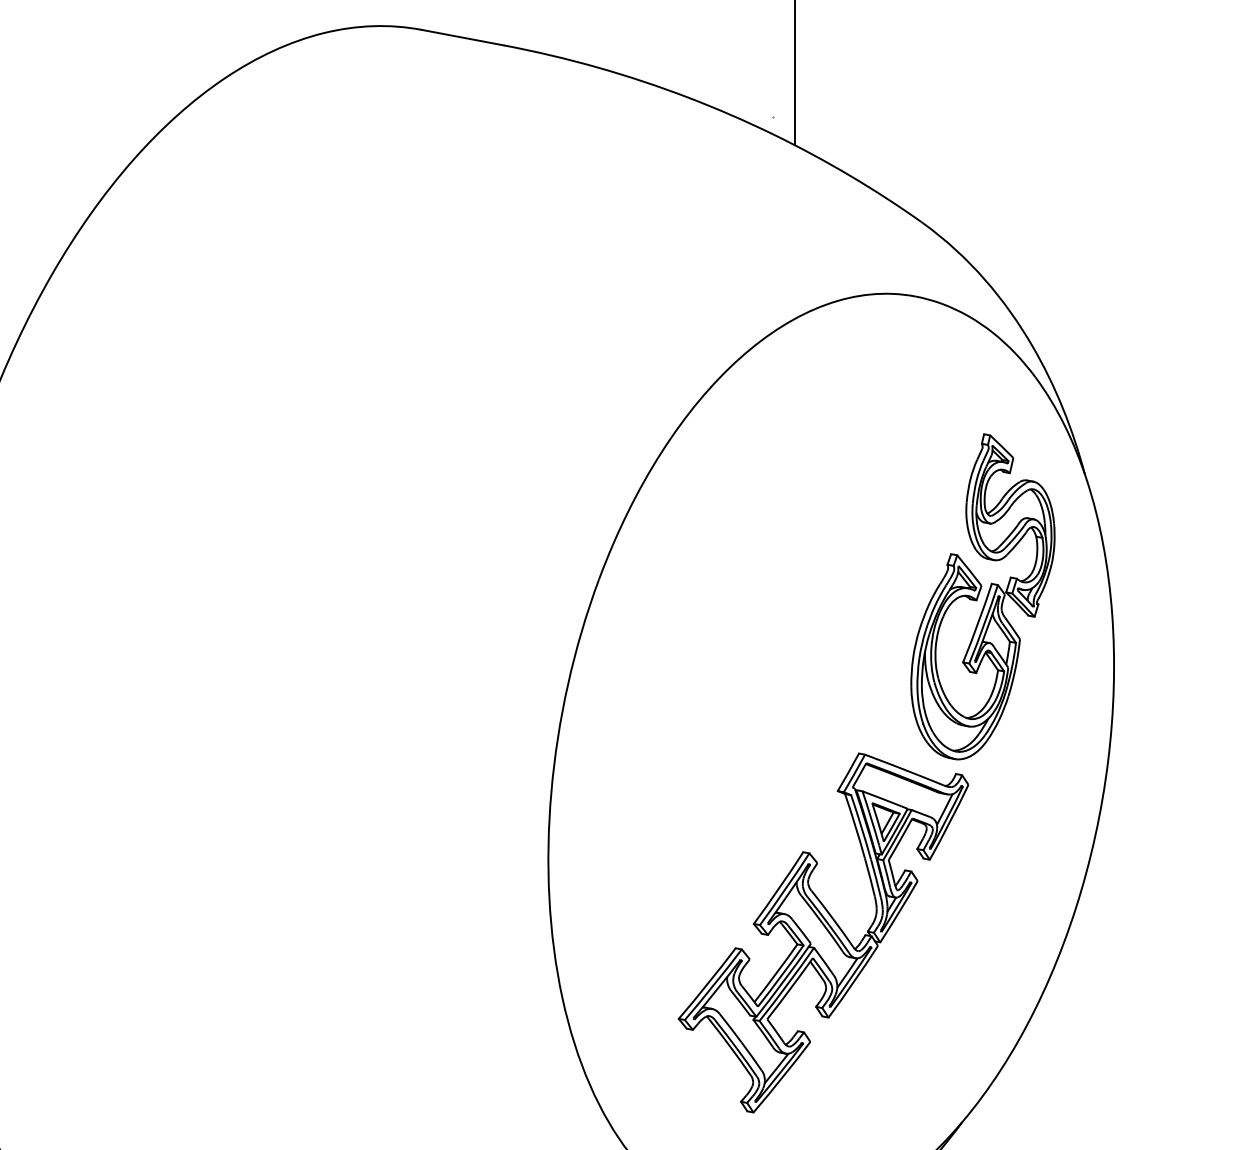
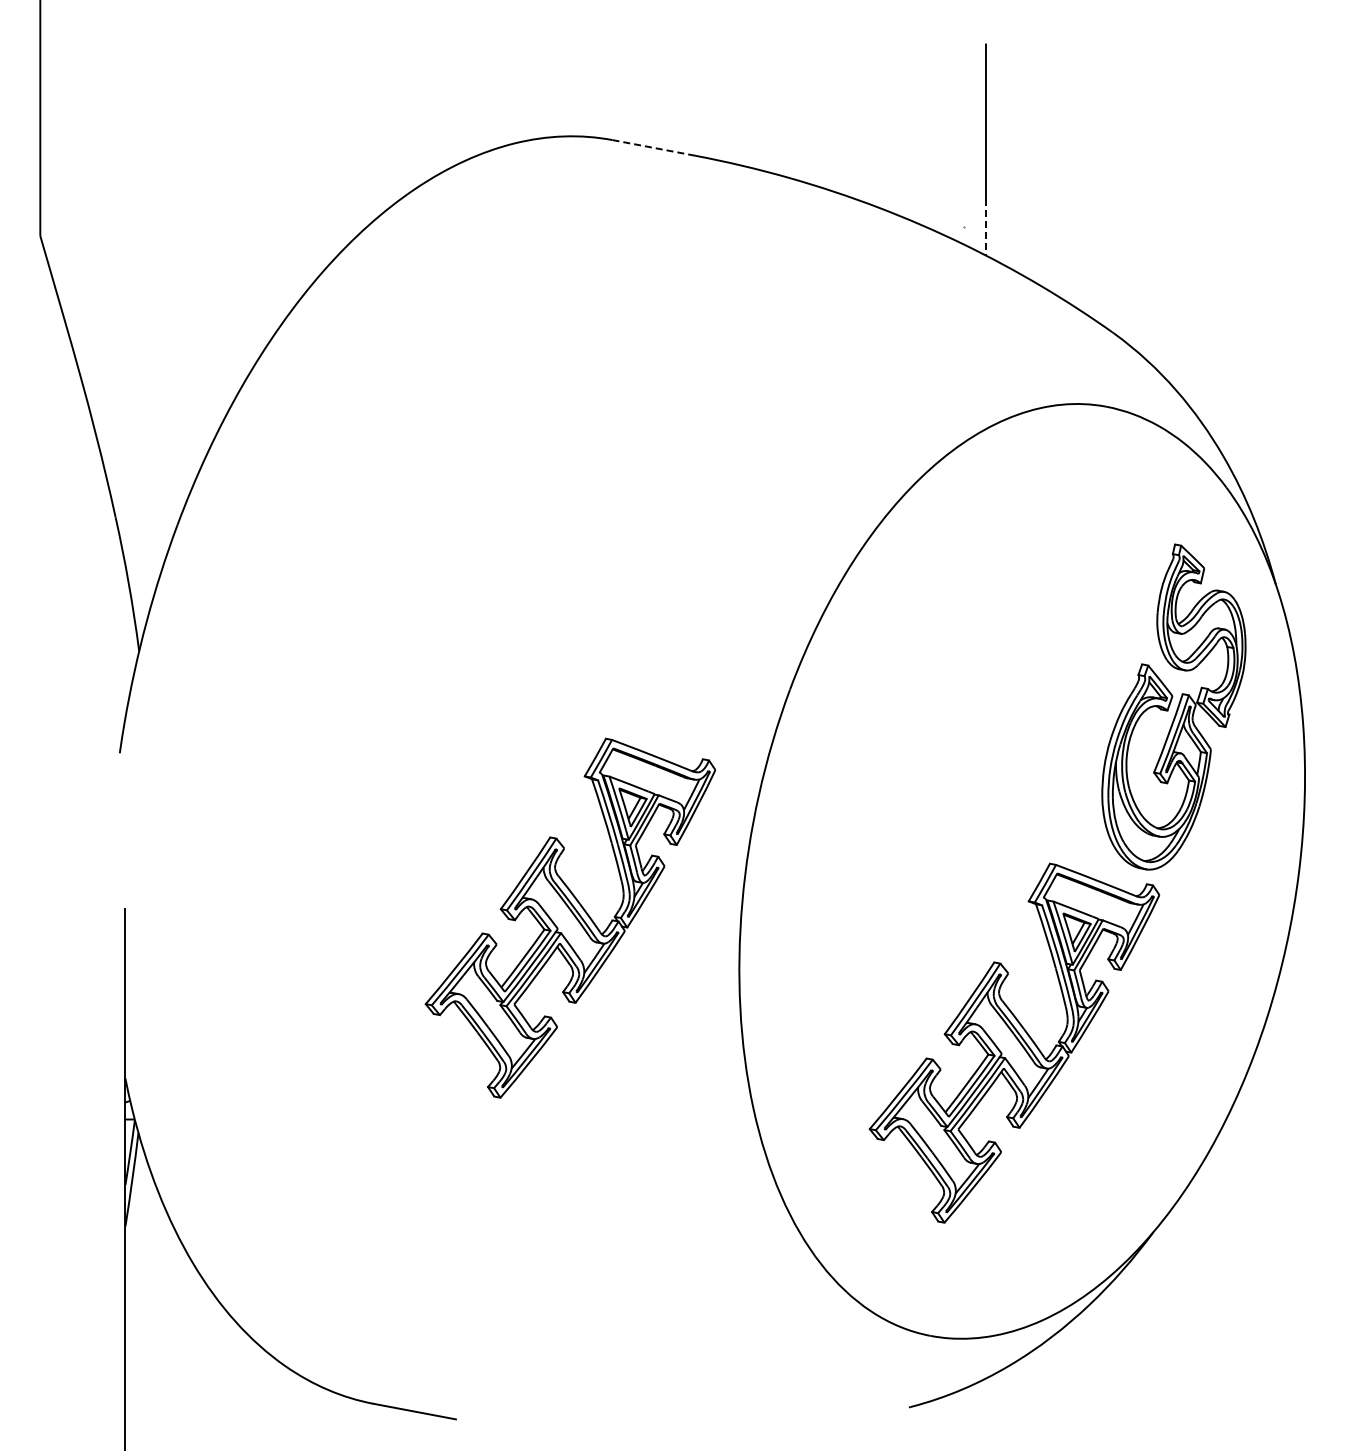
line: (462, 37) -> (653, 147), solid -> dashed
line: (794, 117) -> (985, 227), solid -> dashed
part: (379, 807) -> (570, 917), added

